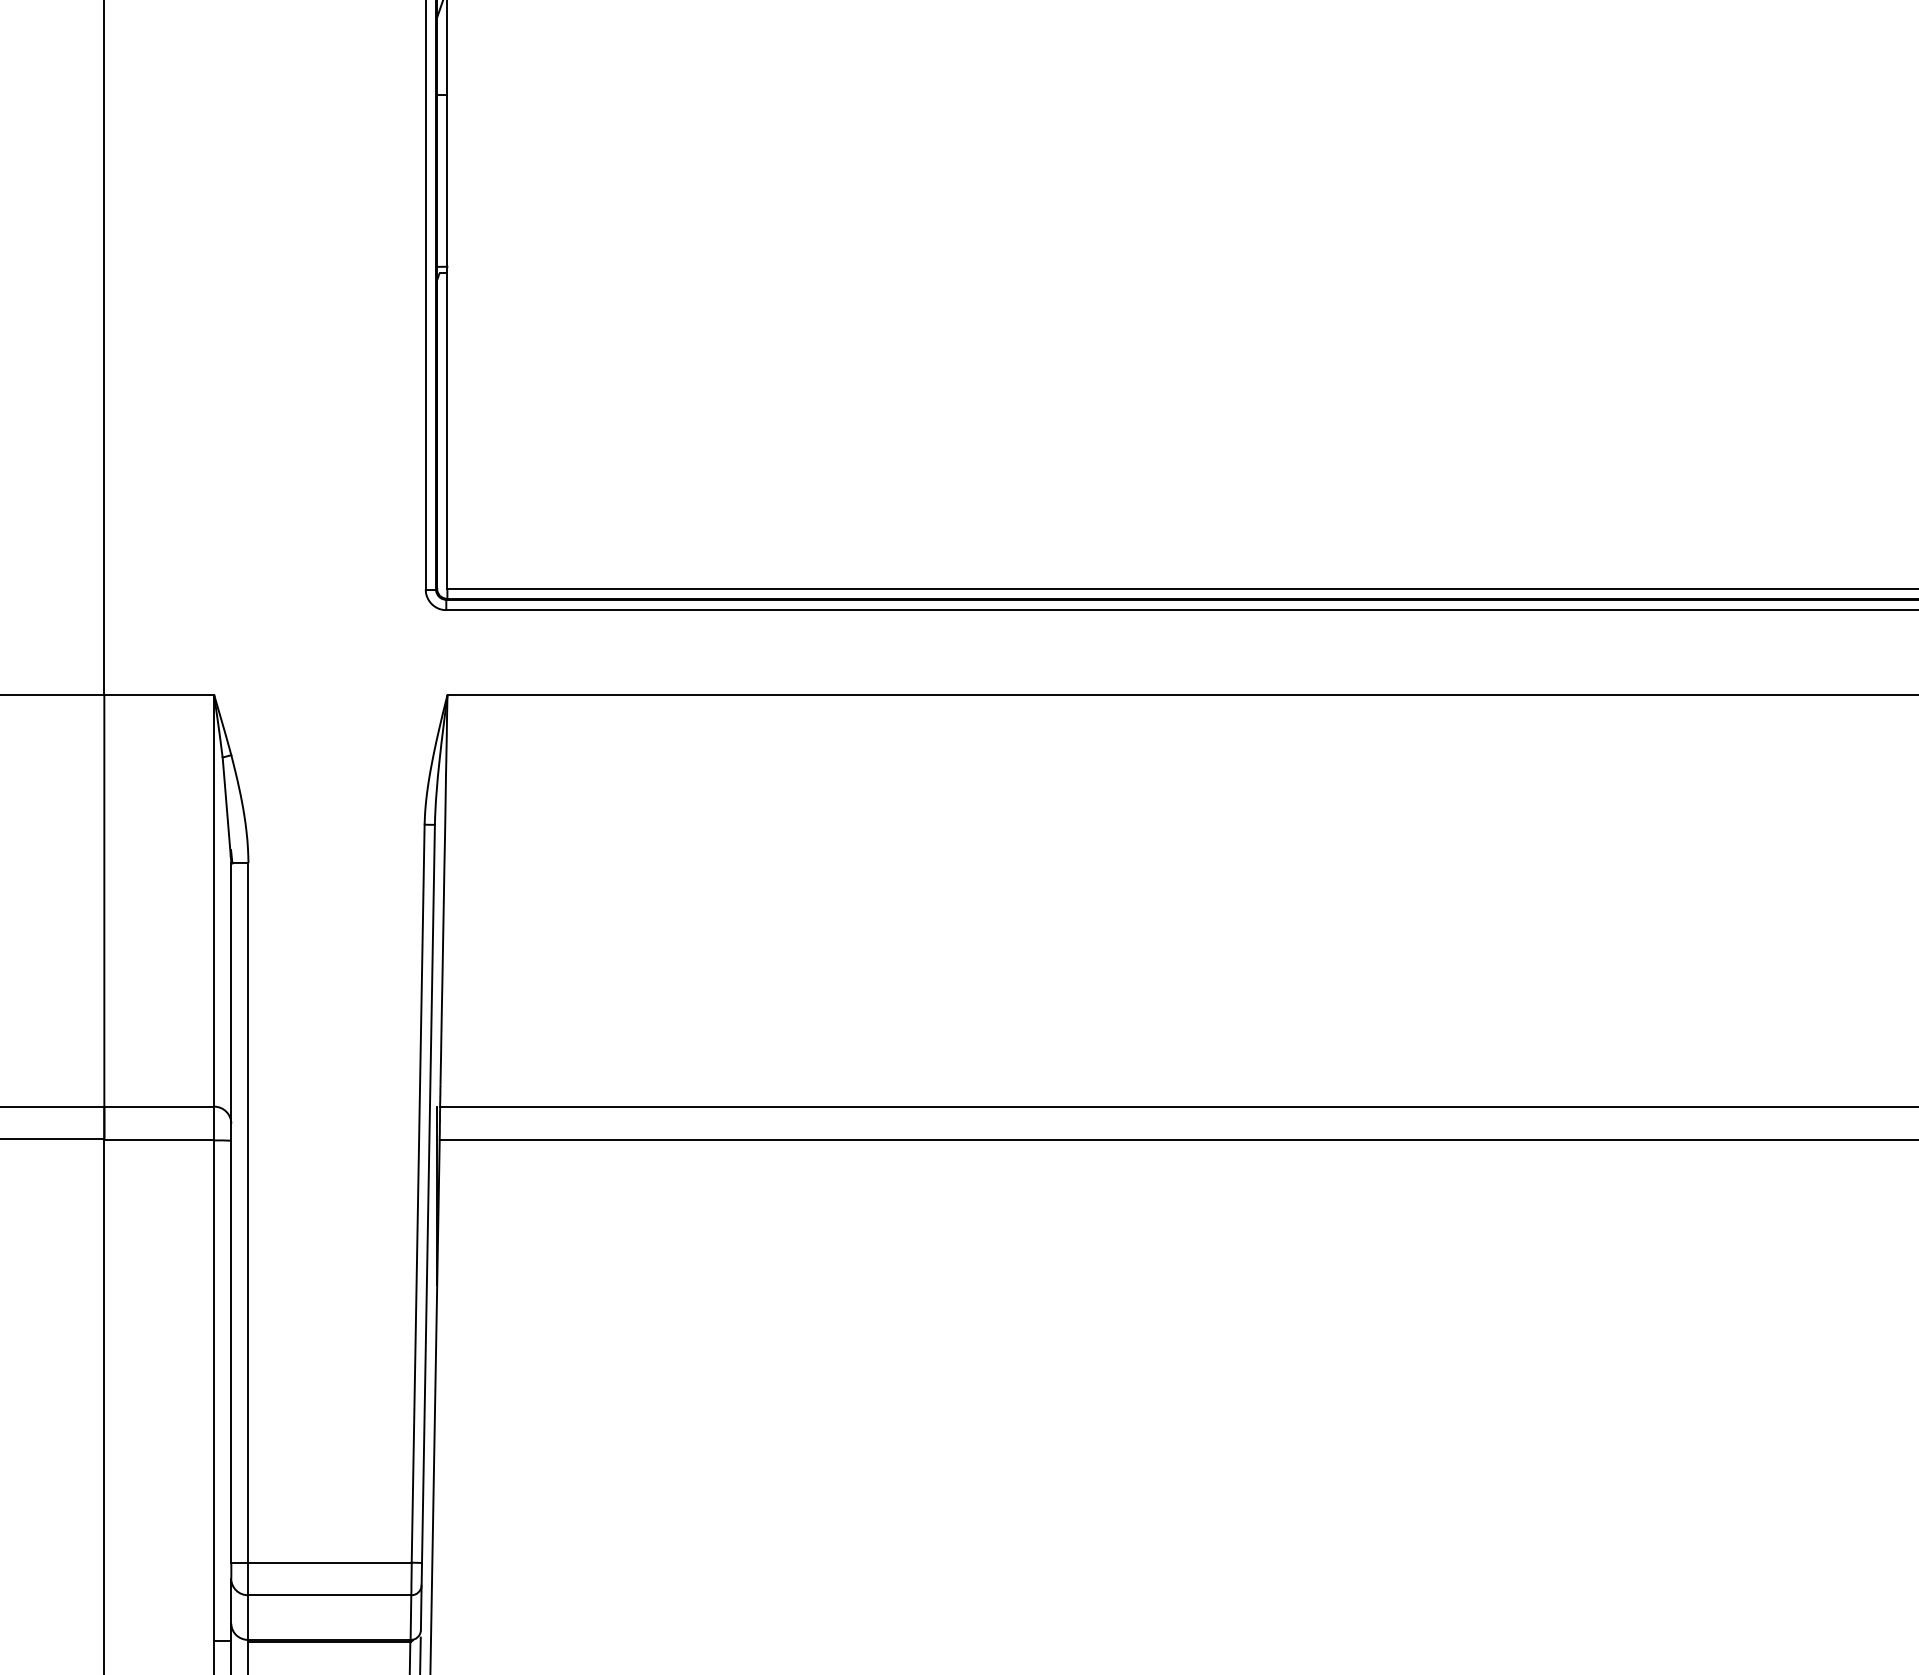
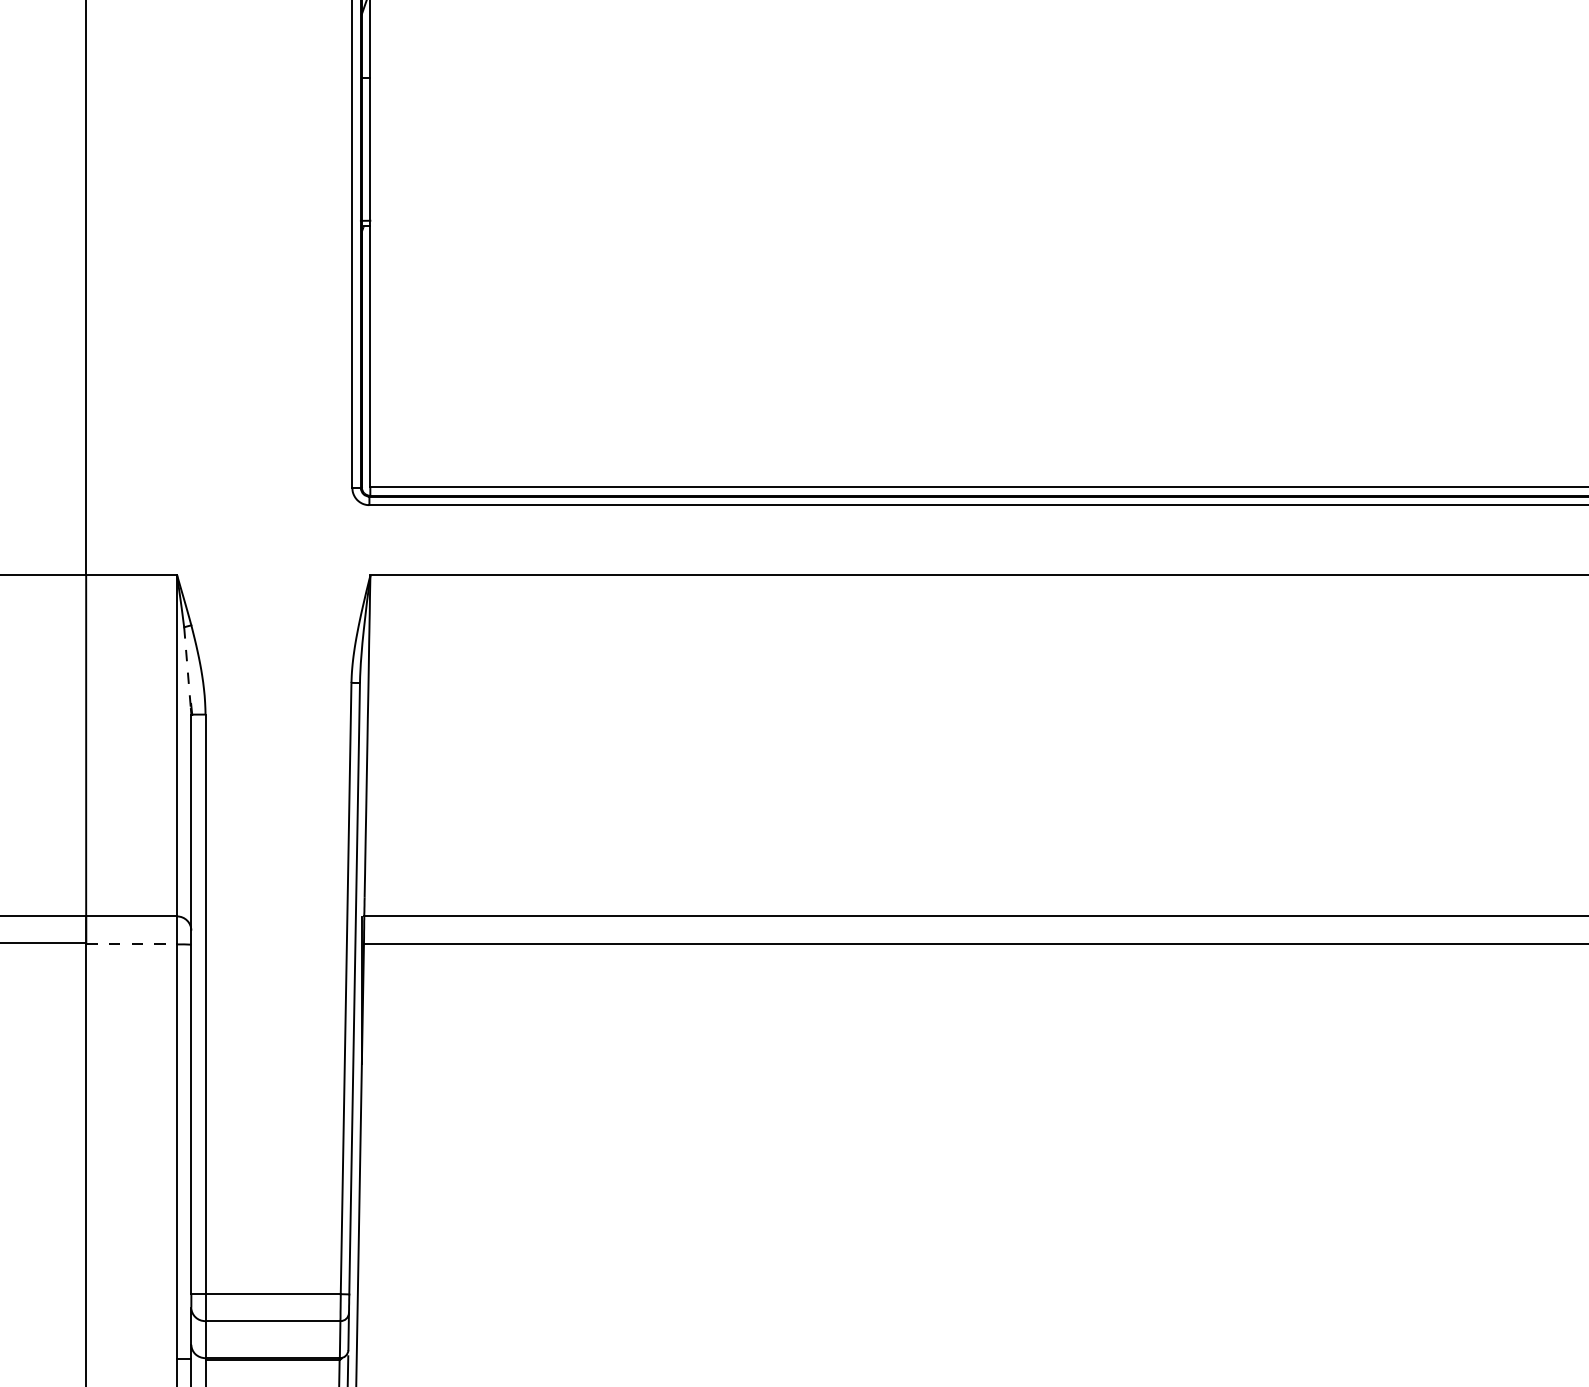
line: (226, 806) -> (187, 667), solid -> dashed
line: (159, 1140) -> (131, 944), solid -> dashed

